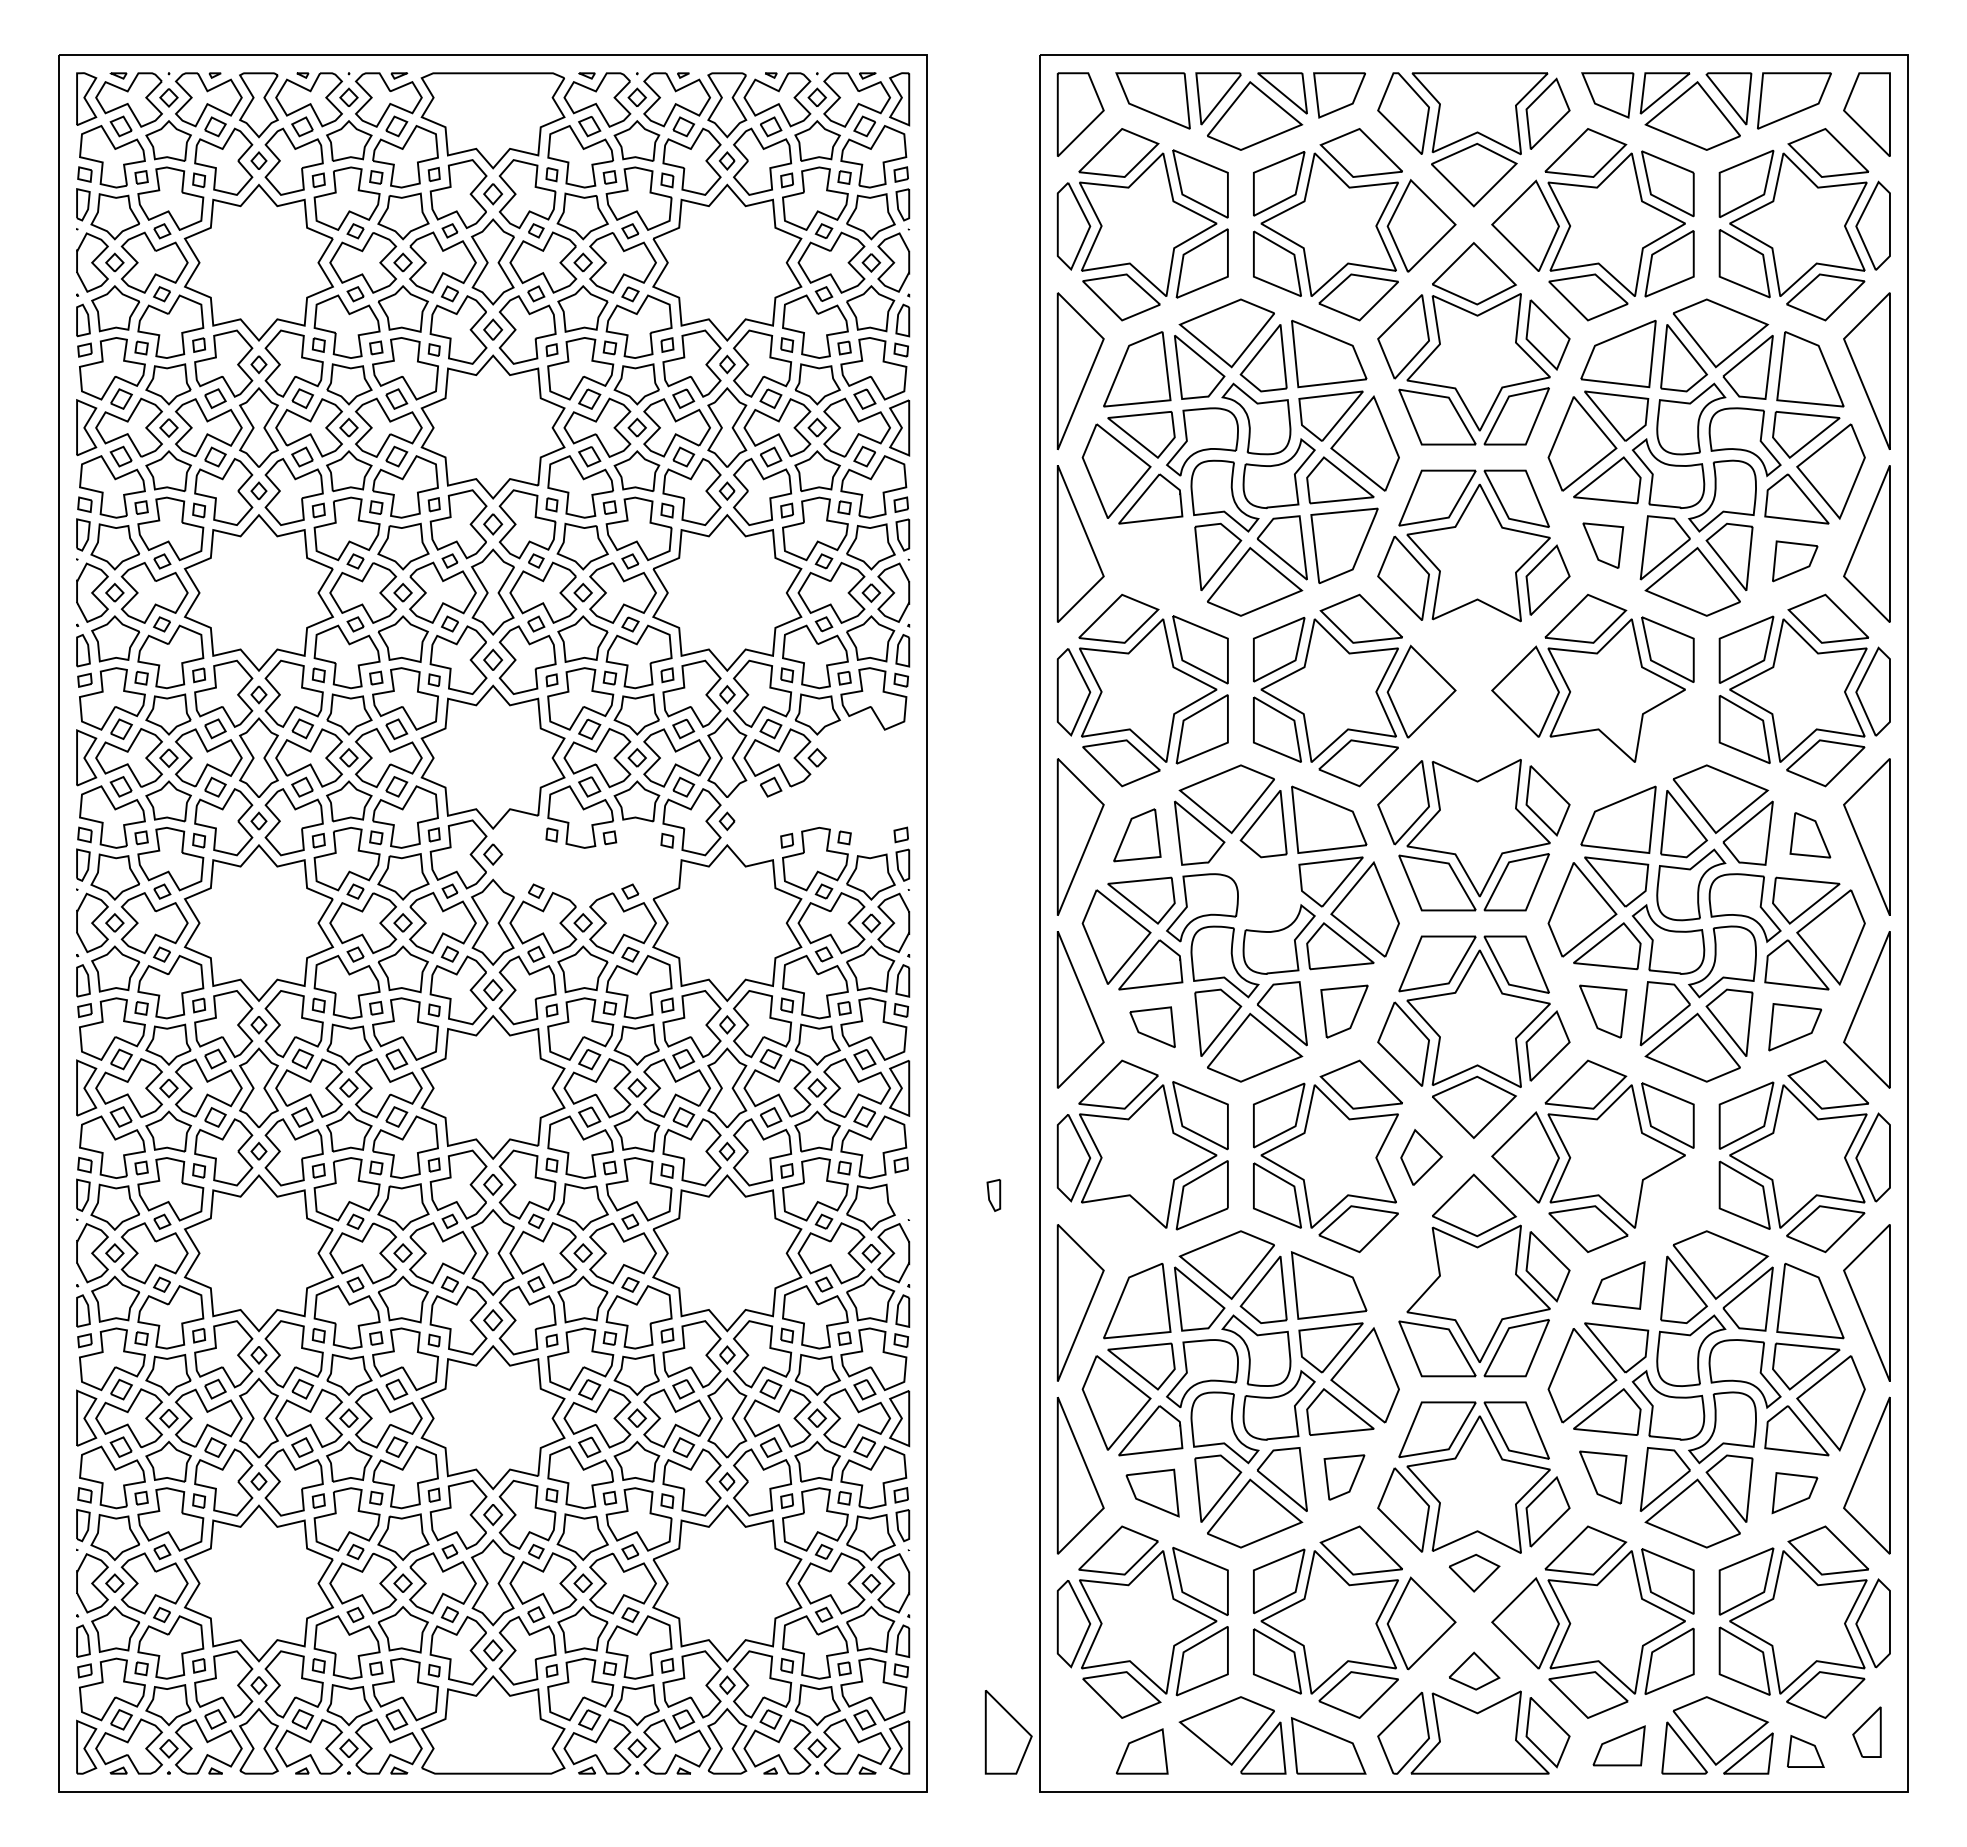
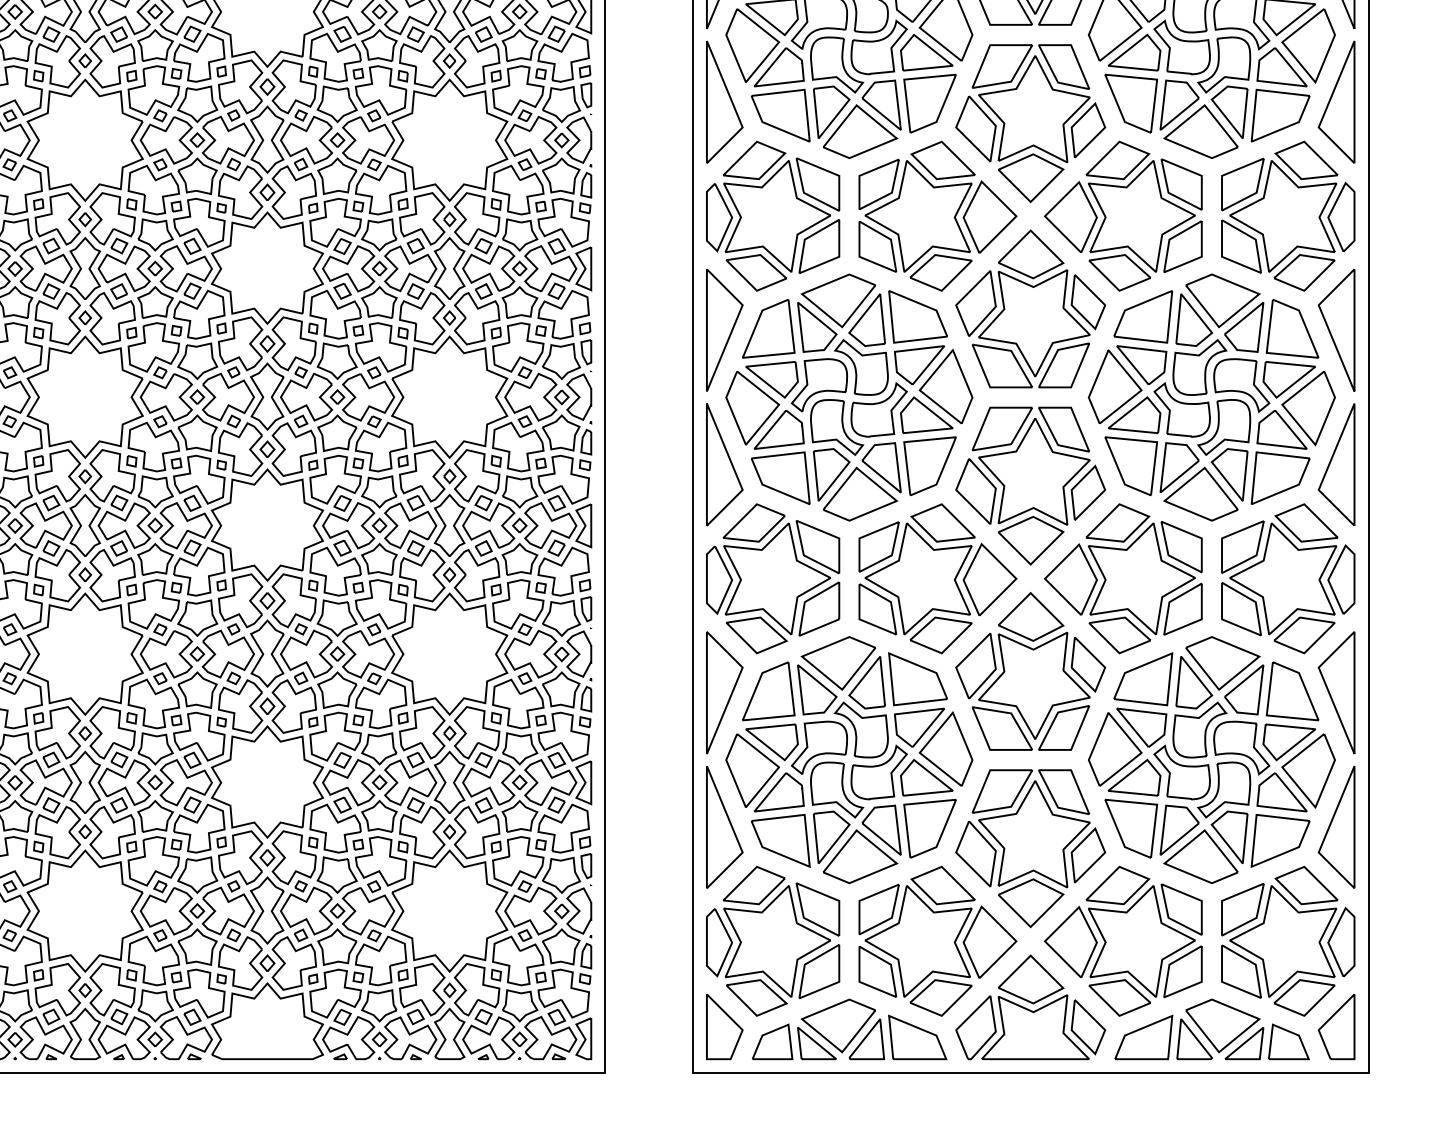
part: (1603, 545) -> (1131, 103), size x1.67
part: (1152, 561) -> (780, 115), added
part: (1795, 561) -> (1280, 115), size x1.67
part: (1474, 641) -> (1031, 178), added
part: (1669, 729) -> (1182, 246), added
part: (1474, 739) -> (1031, 254), added
part: (1588, 763) -> (1119, 273), added
part: (821, 787) -> (523, 291), added
part: (1137, 835) -> (768, 329), size x1.43
part: (1810, 835) -> (1292, 329), size x1.67
part: (585, 859) -> (339, 347), added
part: (1256, 884) -> (861, 367), added
part: (1344, 1011) -> (930, 466), size x1.43
part: (1603, 1011) -> (1131, 466), size x1.43
part: (1152, 1027) -> (780, 478), size x1.67
part: (1795, 1027) -> (1280, 478), size x1.43
part: (1421, 1157) -> (989, 579), size x1.67
part: (993, 1195) -> (586, 609), moved
part: (1669, 1195) -> (1182, 609), added
part: (1121, 1228) -> (756, 634), added
part: (1403, 1268) -> (975, 666), added
part: (1618, 1285) -> (1143, 679), size x1.43
part: (1344, 1477) -> (930, 828), size x1.67
part: (1603, 1477) -> (1131, 828), size x1.43
part: (1152, 1492) -> (780, 840), size x1.43
part: (1794, 1492) -> (1280, 840), size x1.67
part: (1474, 1572) -> (1031, 902), size x1.67
part: (1474, 1670) -> (1031, 978), size x1.67
part: (1866, 1731) -> (1336, 1026), size x1.67
part: (1008, 1732) -> (724, 1027), moved
part: (1618, 1745) -> (1143, 1037), size x1.43
part: (1805, 1751) -> (1288, 1041), size x1.43
part: (1199, 1753) -> (817, 1043), added

